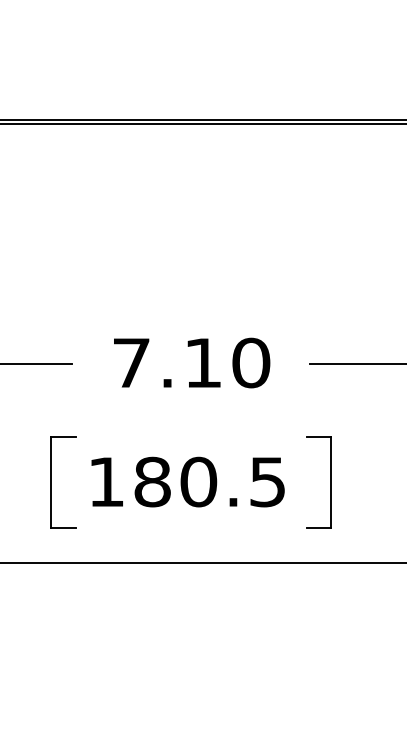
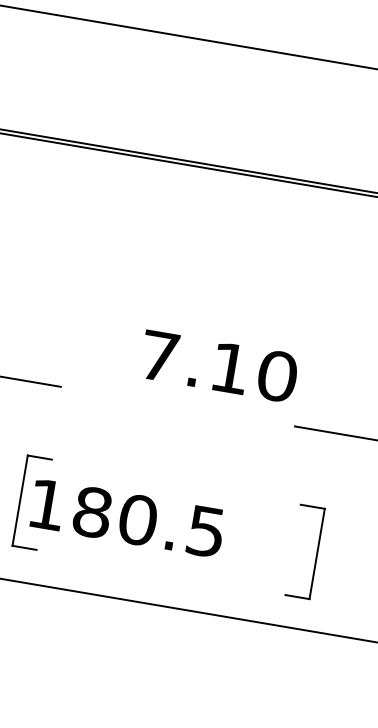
text: (192, 362) -> (219, 365), moved
text: (187, 481) -> (127, 517), moved
part: (330, 482) -> (316, 553), moved

